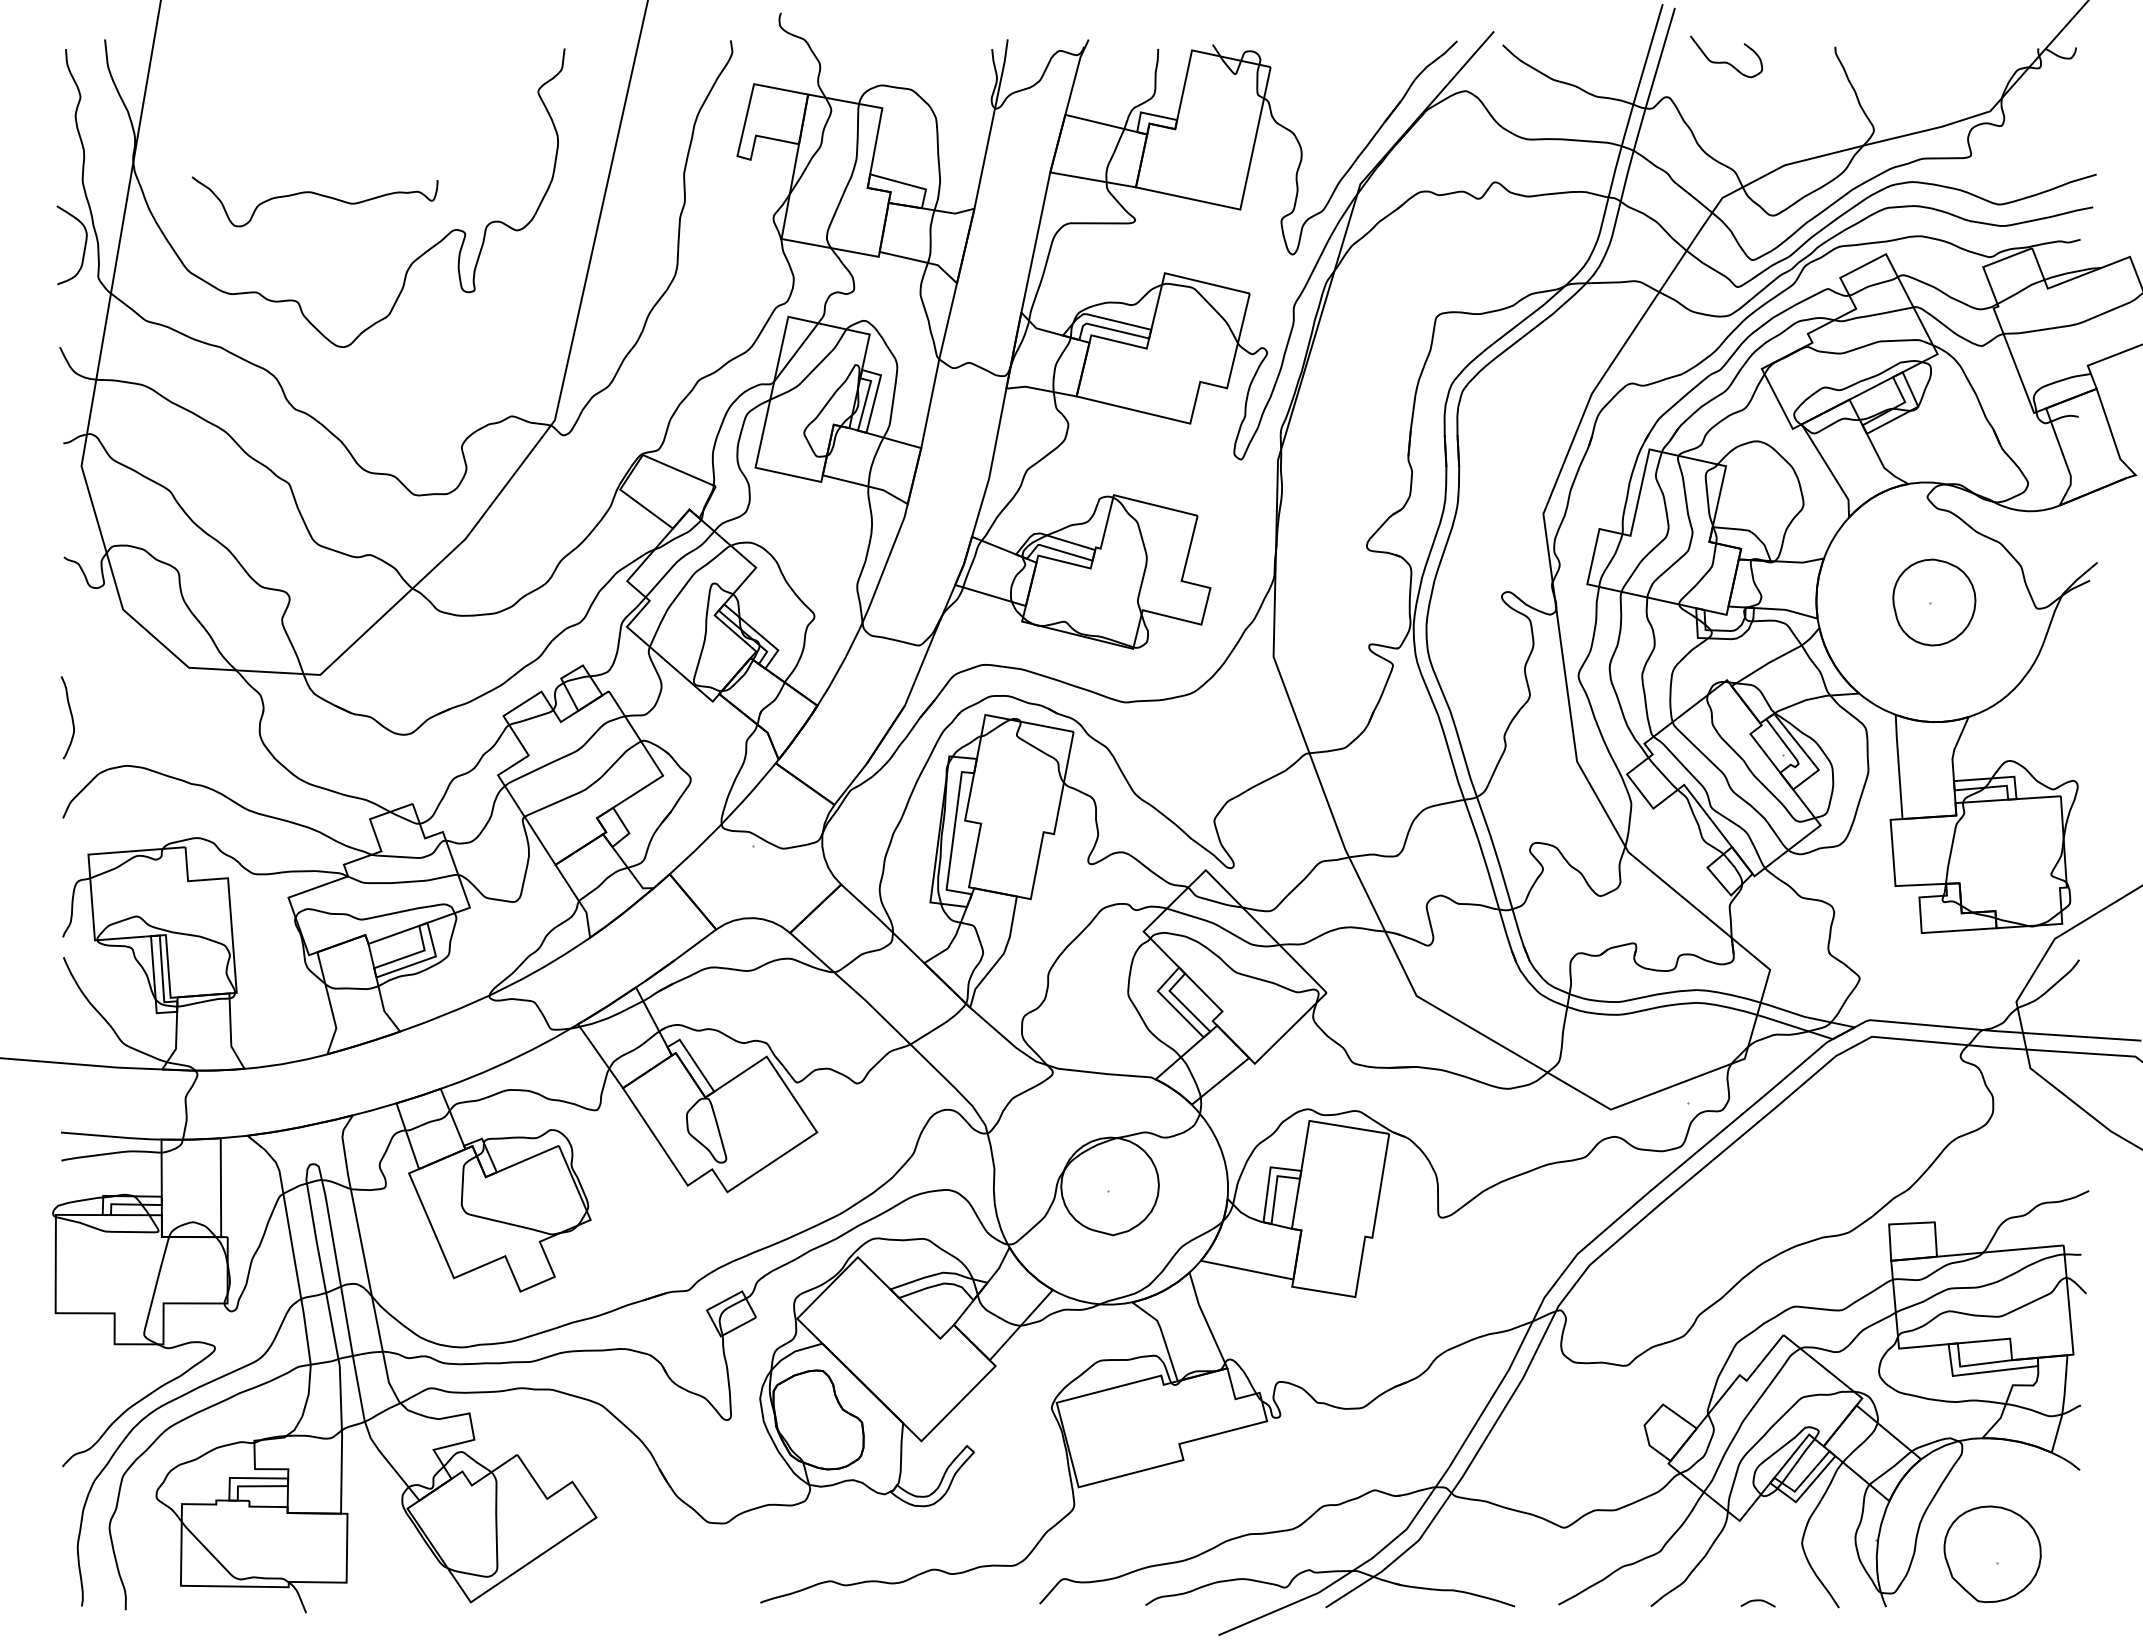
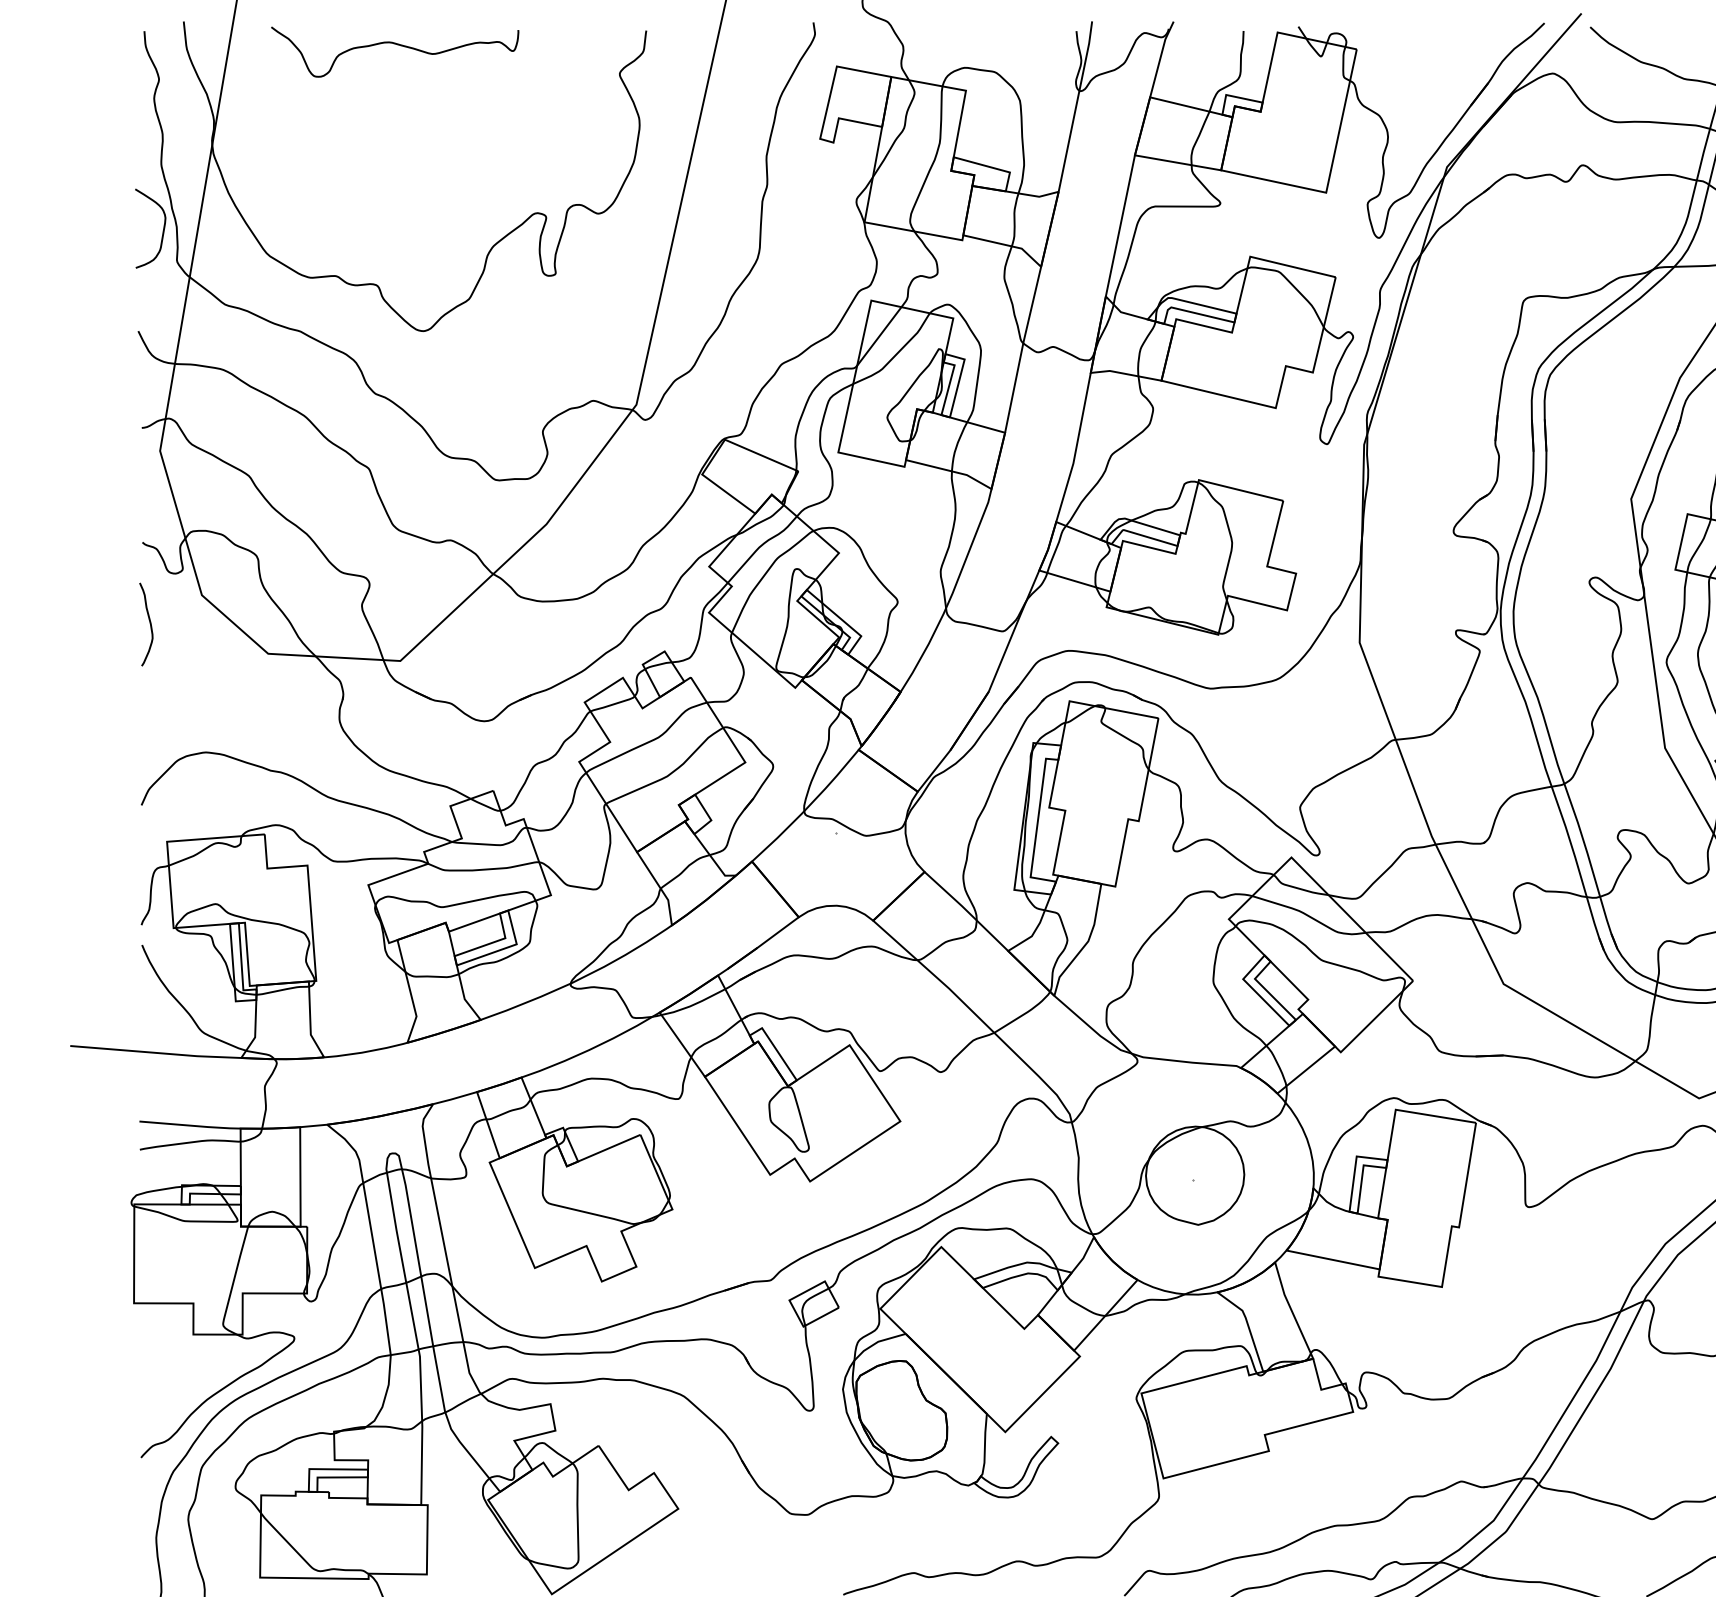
curve: (314, 194) -> (394, 44), moved
curve: (70, 715) -> (149, 622), moved

